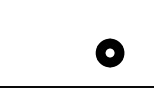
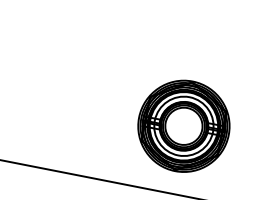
part: (109, 52) -> (182, 125), size x1.67

